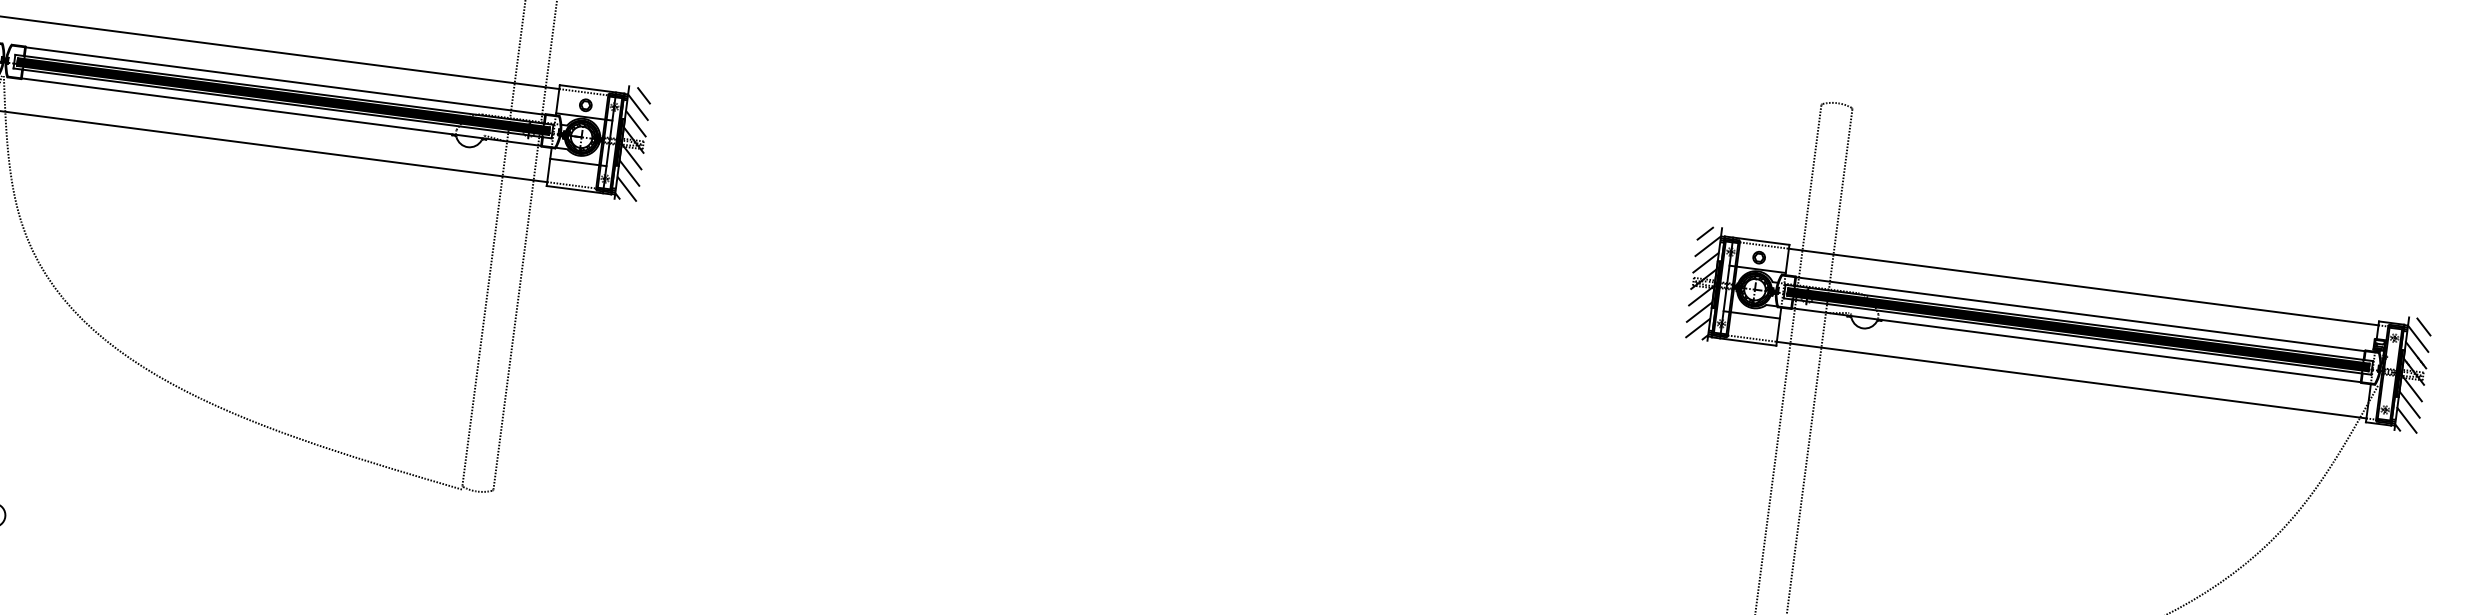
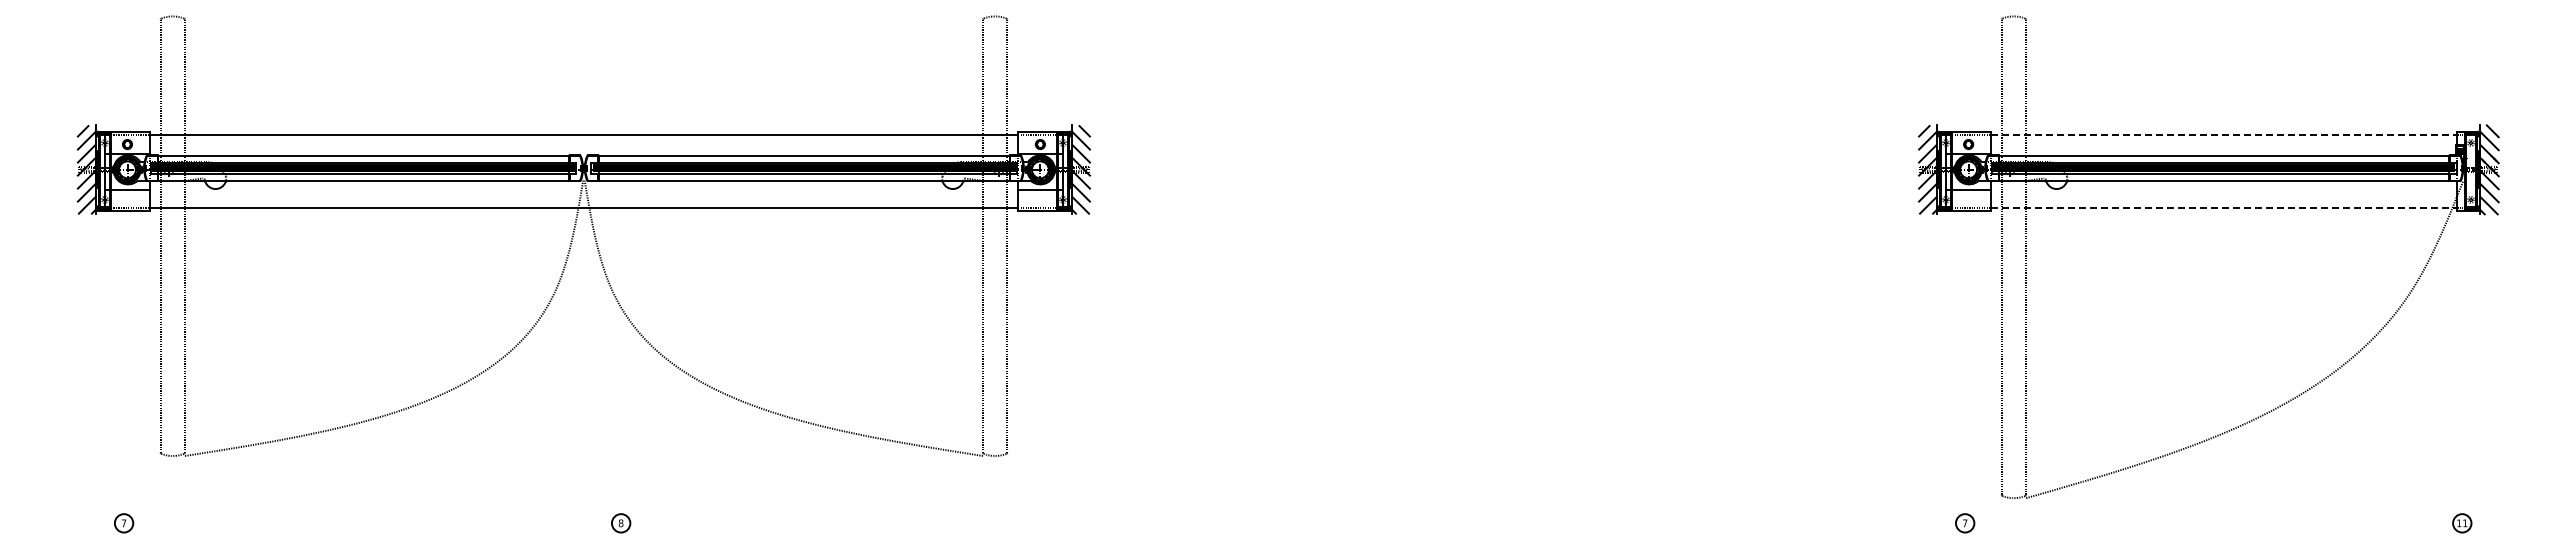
line: (2084, 287) -> (2224, 134), solid -> dashed
line: (2072, 380) -> (2224, 208), solid -> dashed

